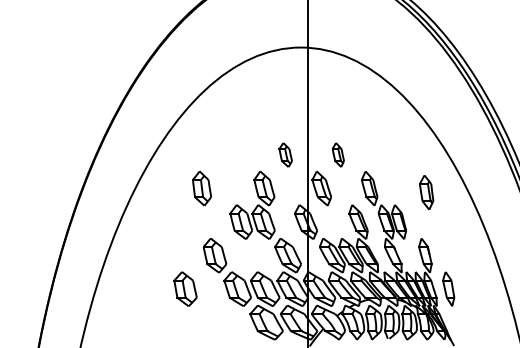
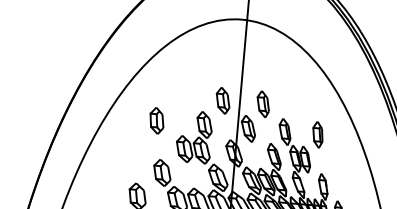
part: (285, 154) -> (223, 100), size x1.43
part: (338, 154) -> (263, 103), size x1.43
part: (426, 192) -> (317, 134), moved

